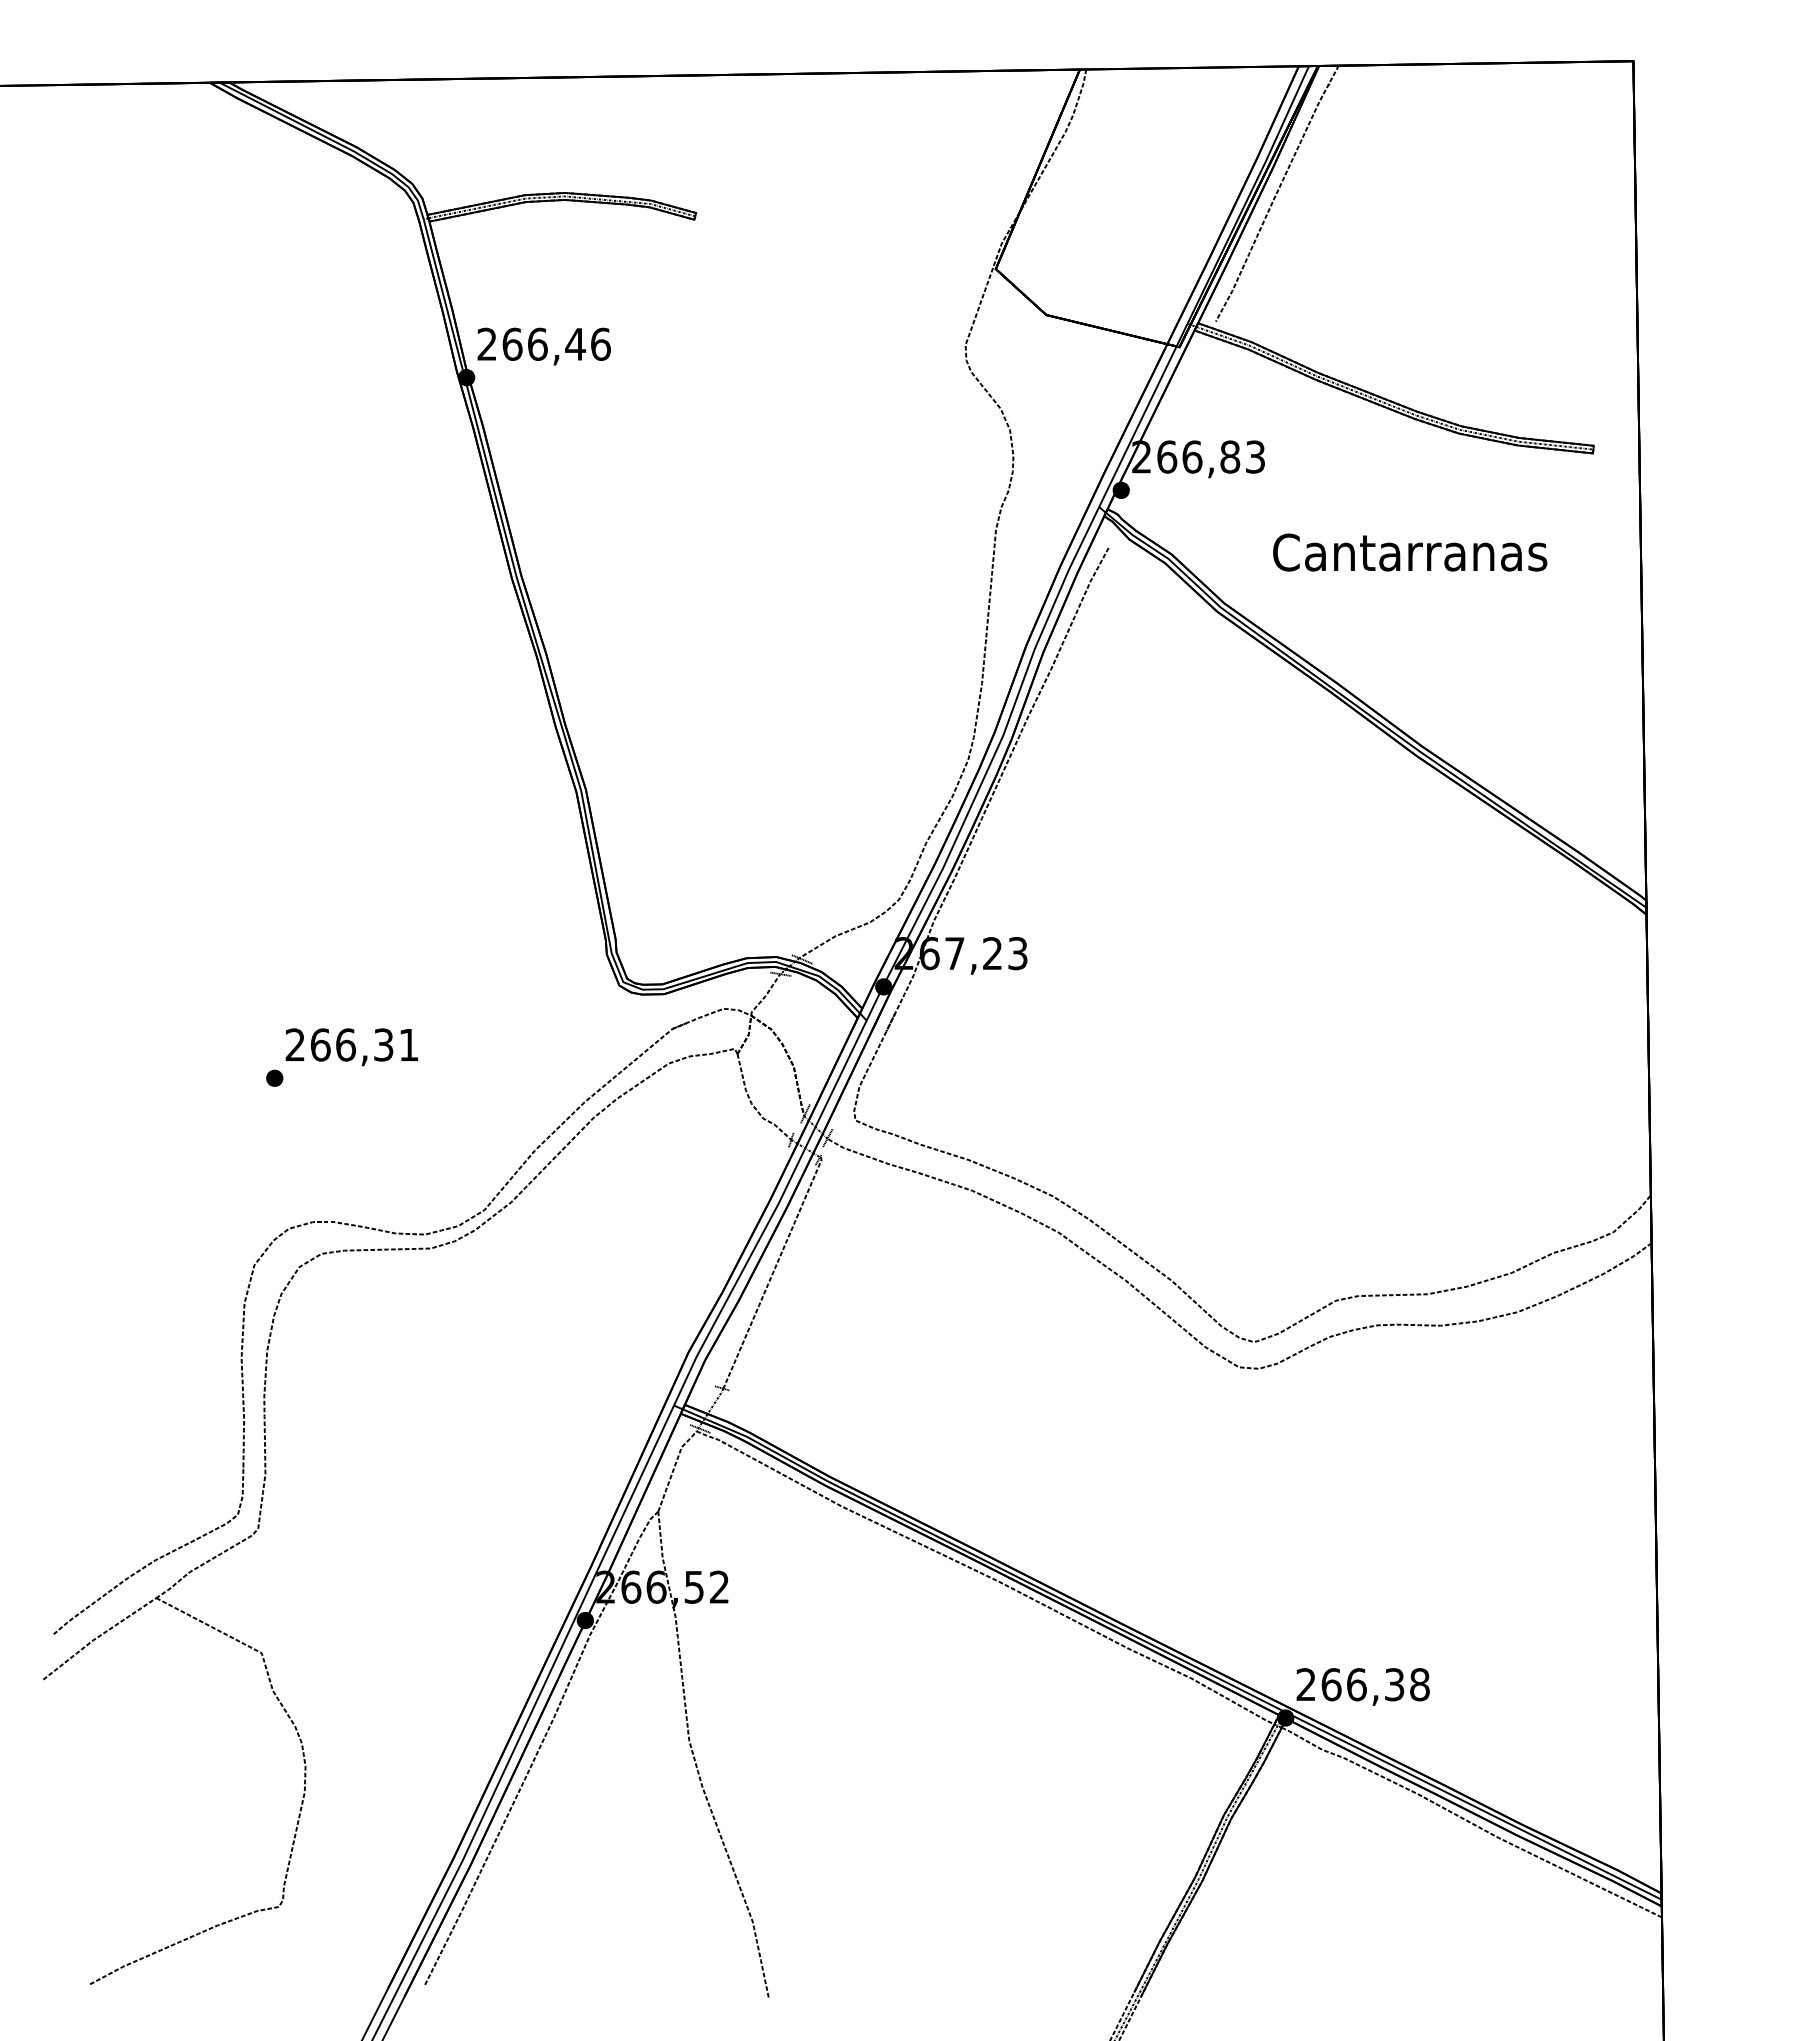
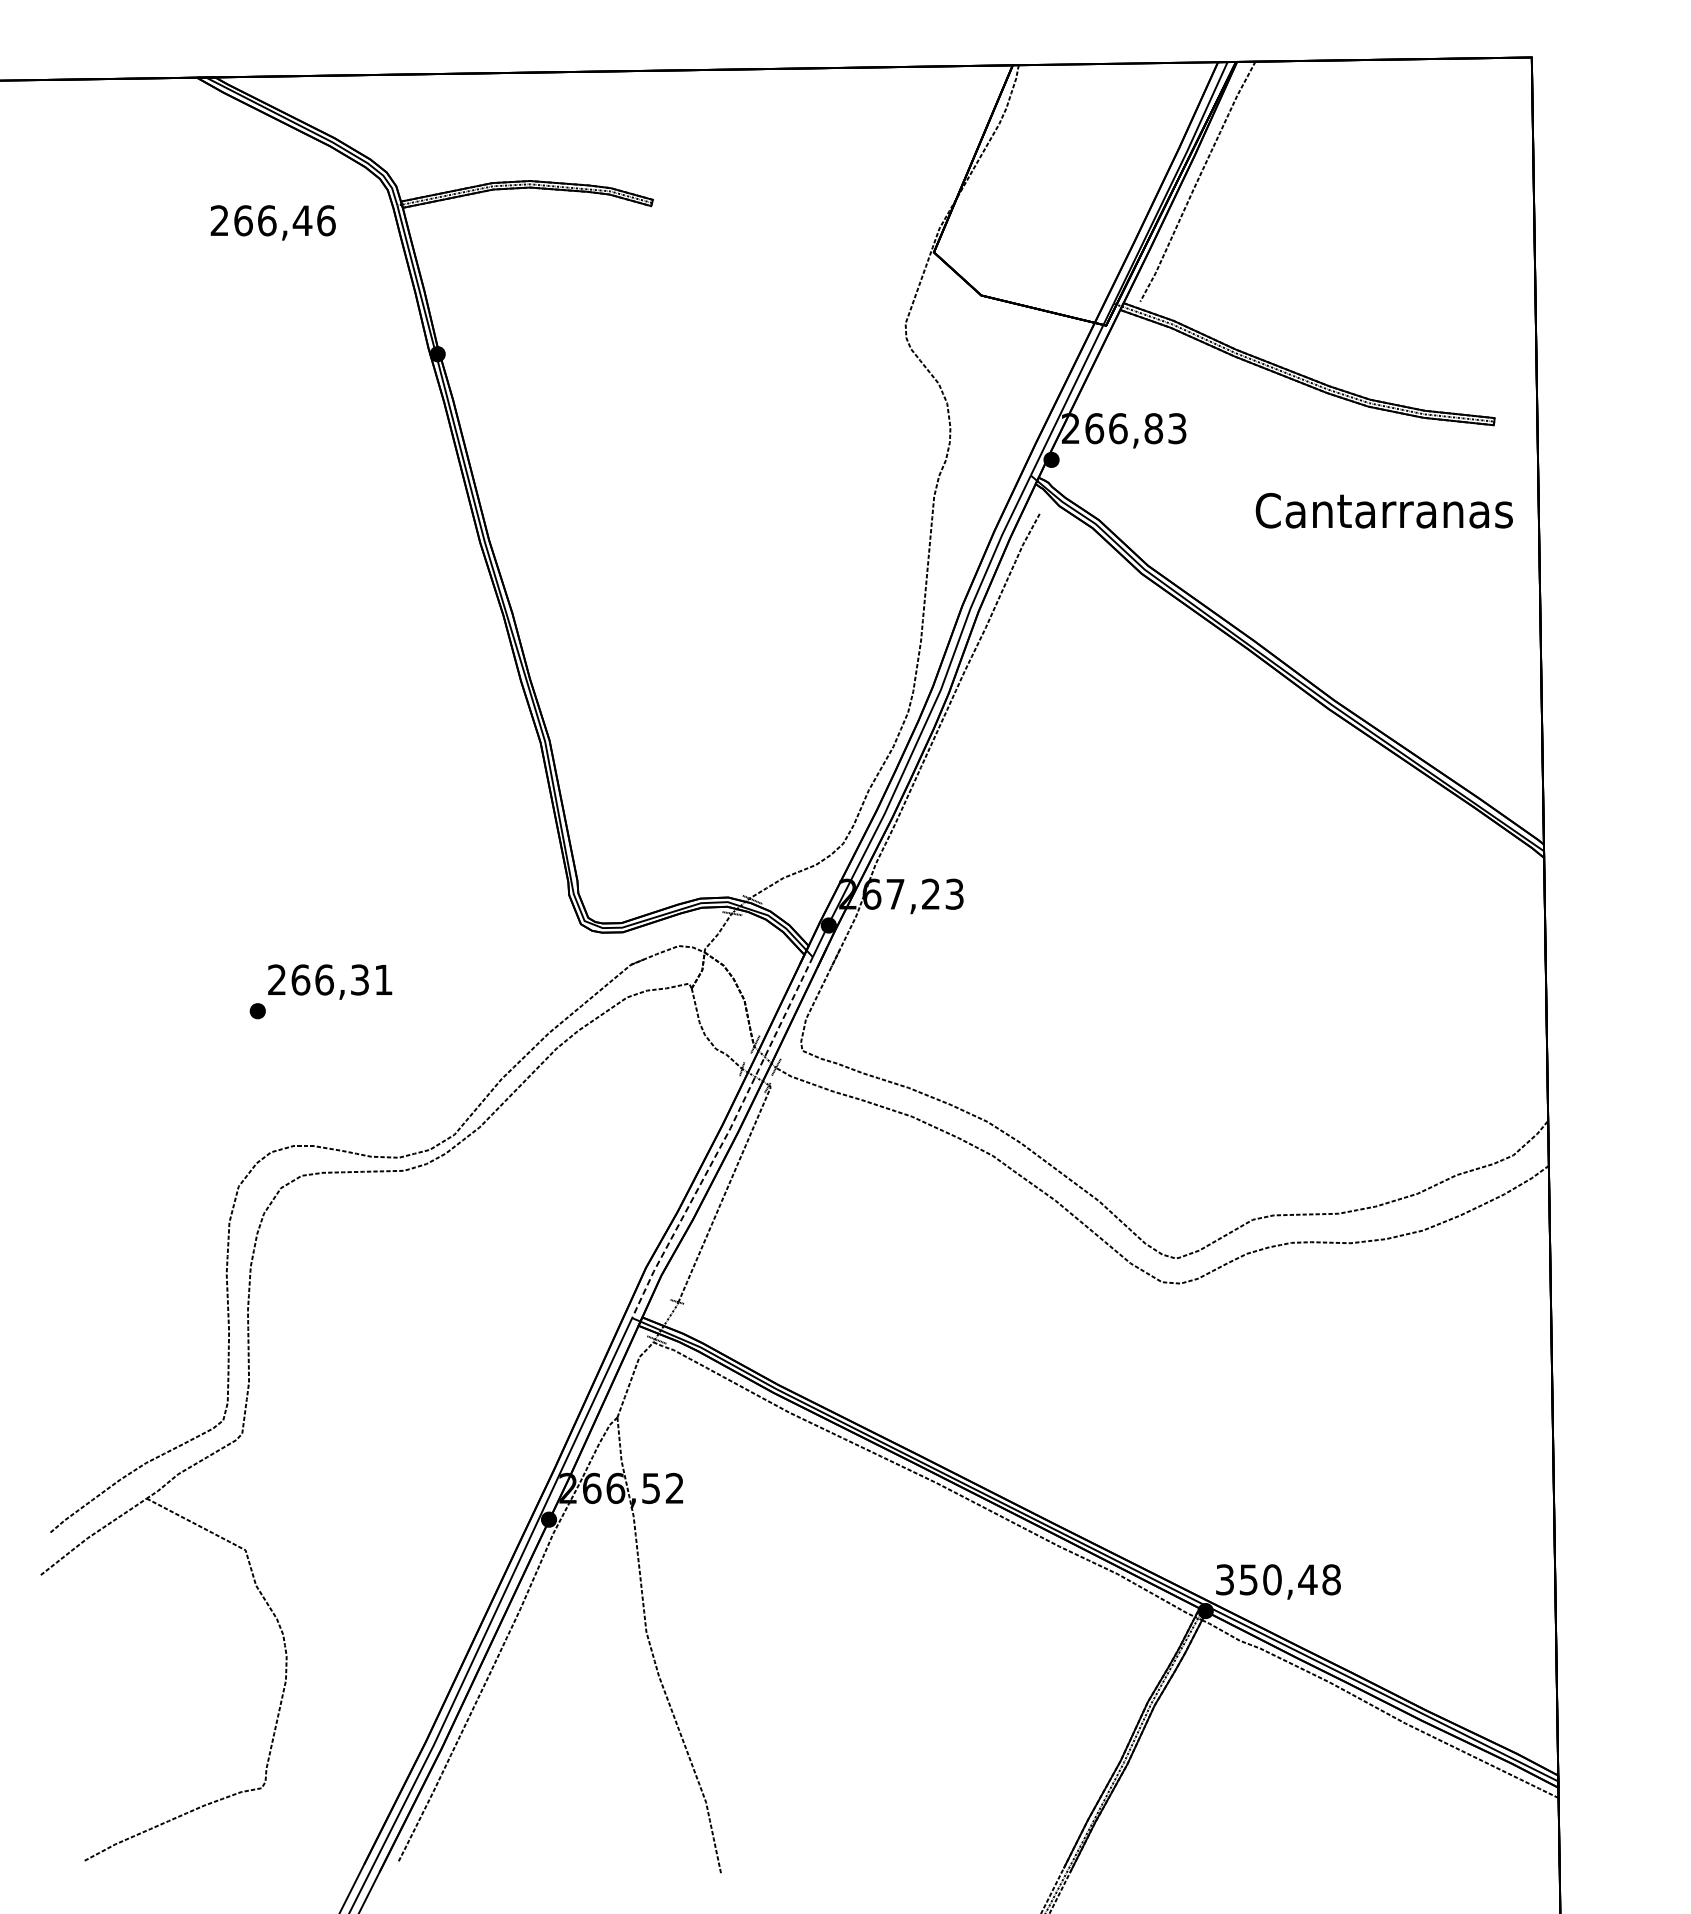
text: (543, 346) -> (272, 222), moved
text: (1410, 552) -> (1384, 510), moved
line: (772, 1215) -> (724, 1139), solid -> dashed
text: (1350, 1684) -> (1266, 1579), 266,38 -> 350,48

